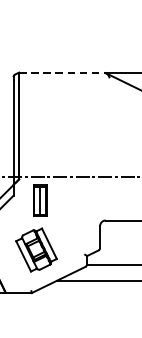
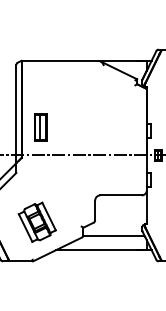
line: (61, 72) -> (60, 60), dashed -> solid
part: (39, 200) -> (40, 127), moved

